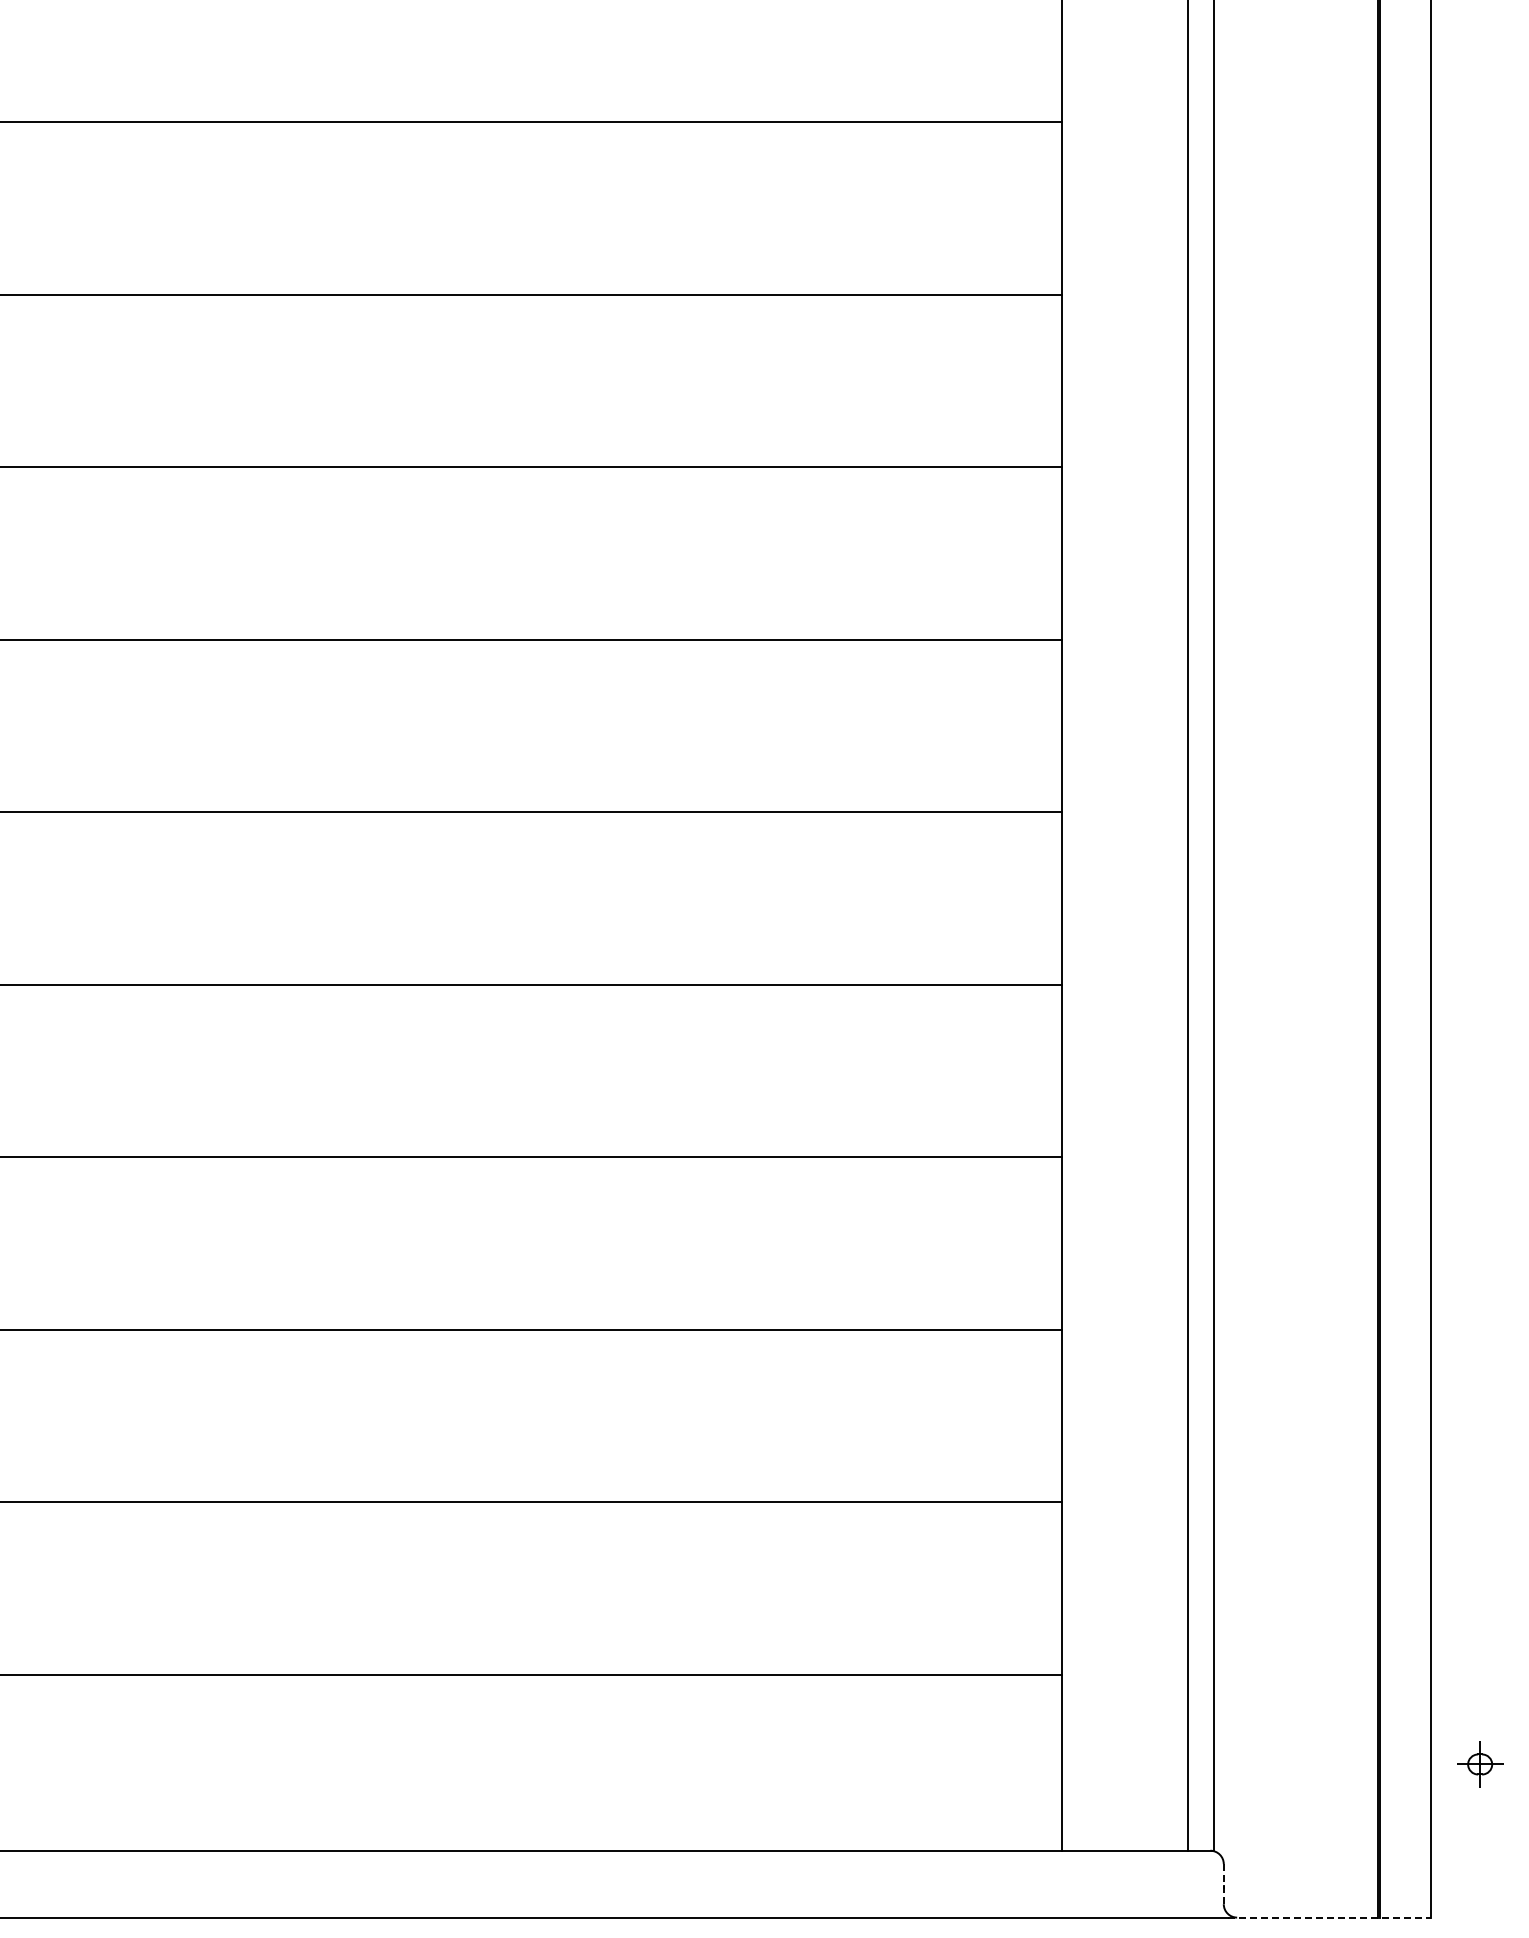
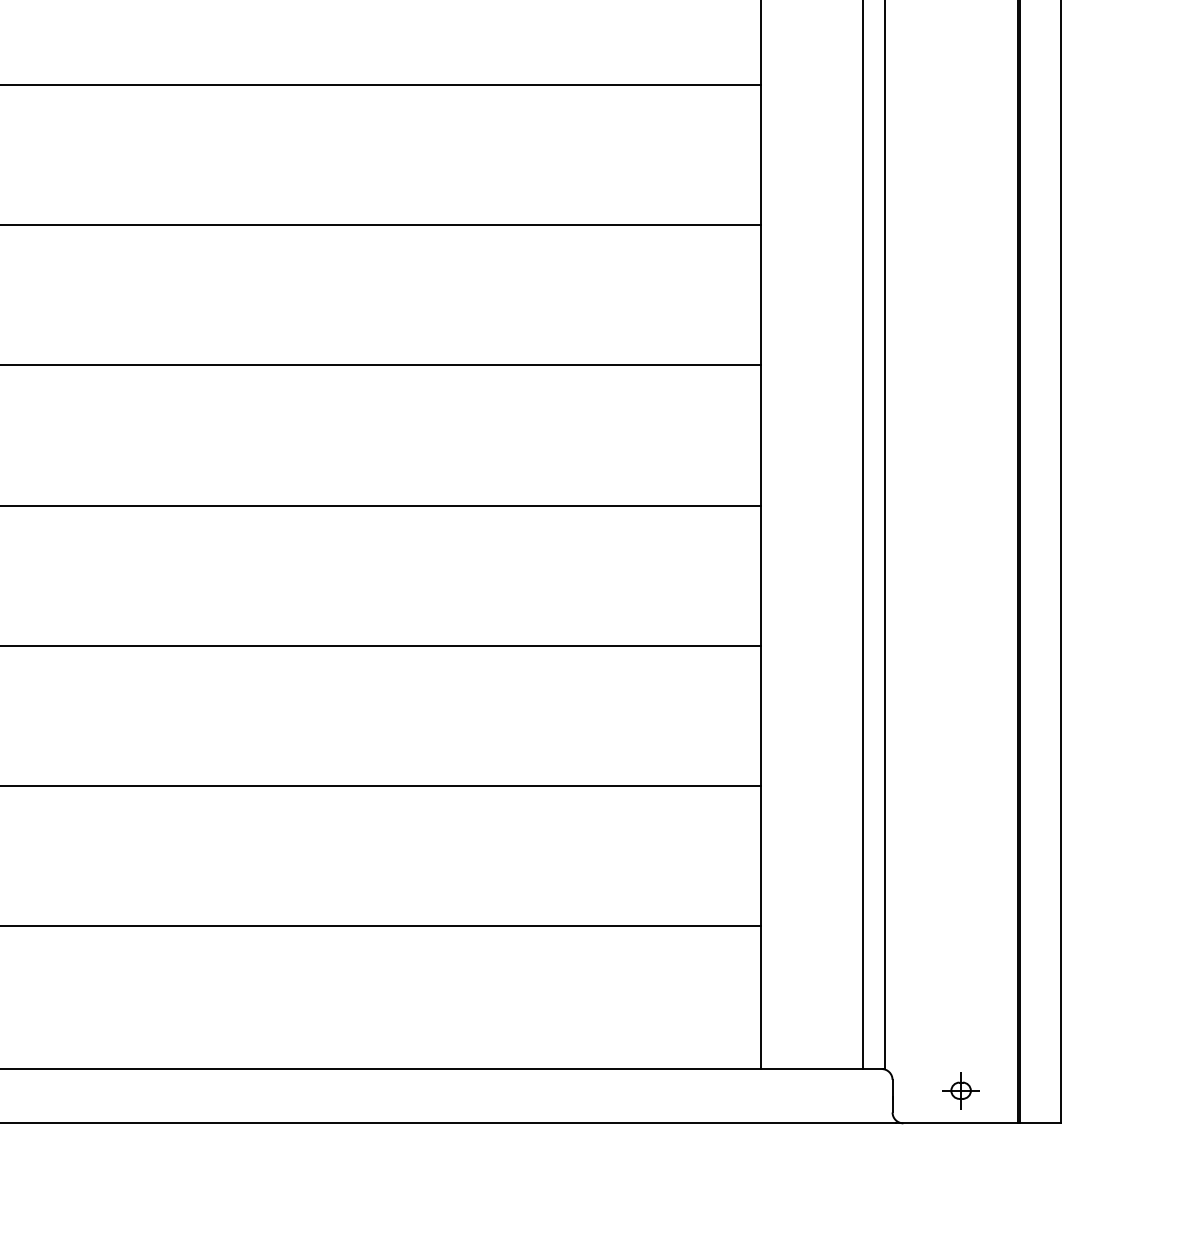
part: (1480, 1764) -> (961, 1090), moved
line: (1223, 1884) -> (892, 1096), dashed -> solid
line: (1329, 1917) -> (978, 1123), dashed -> solid

